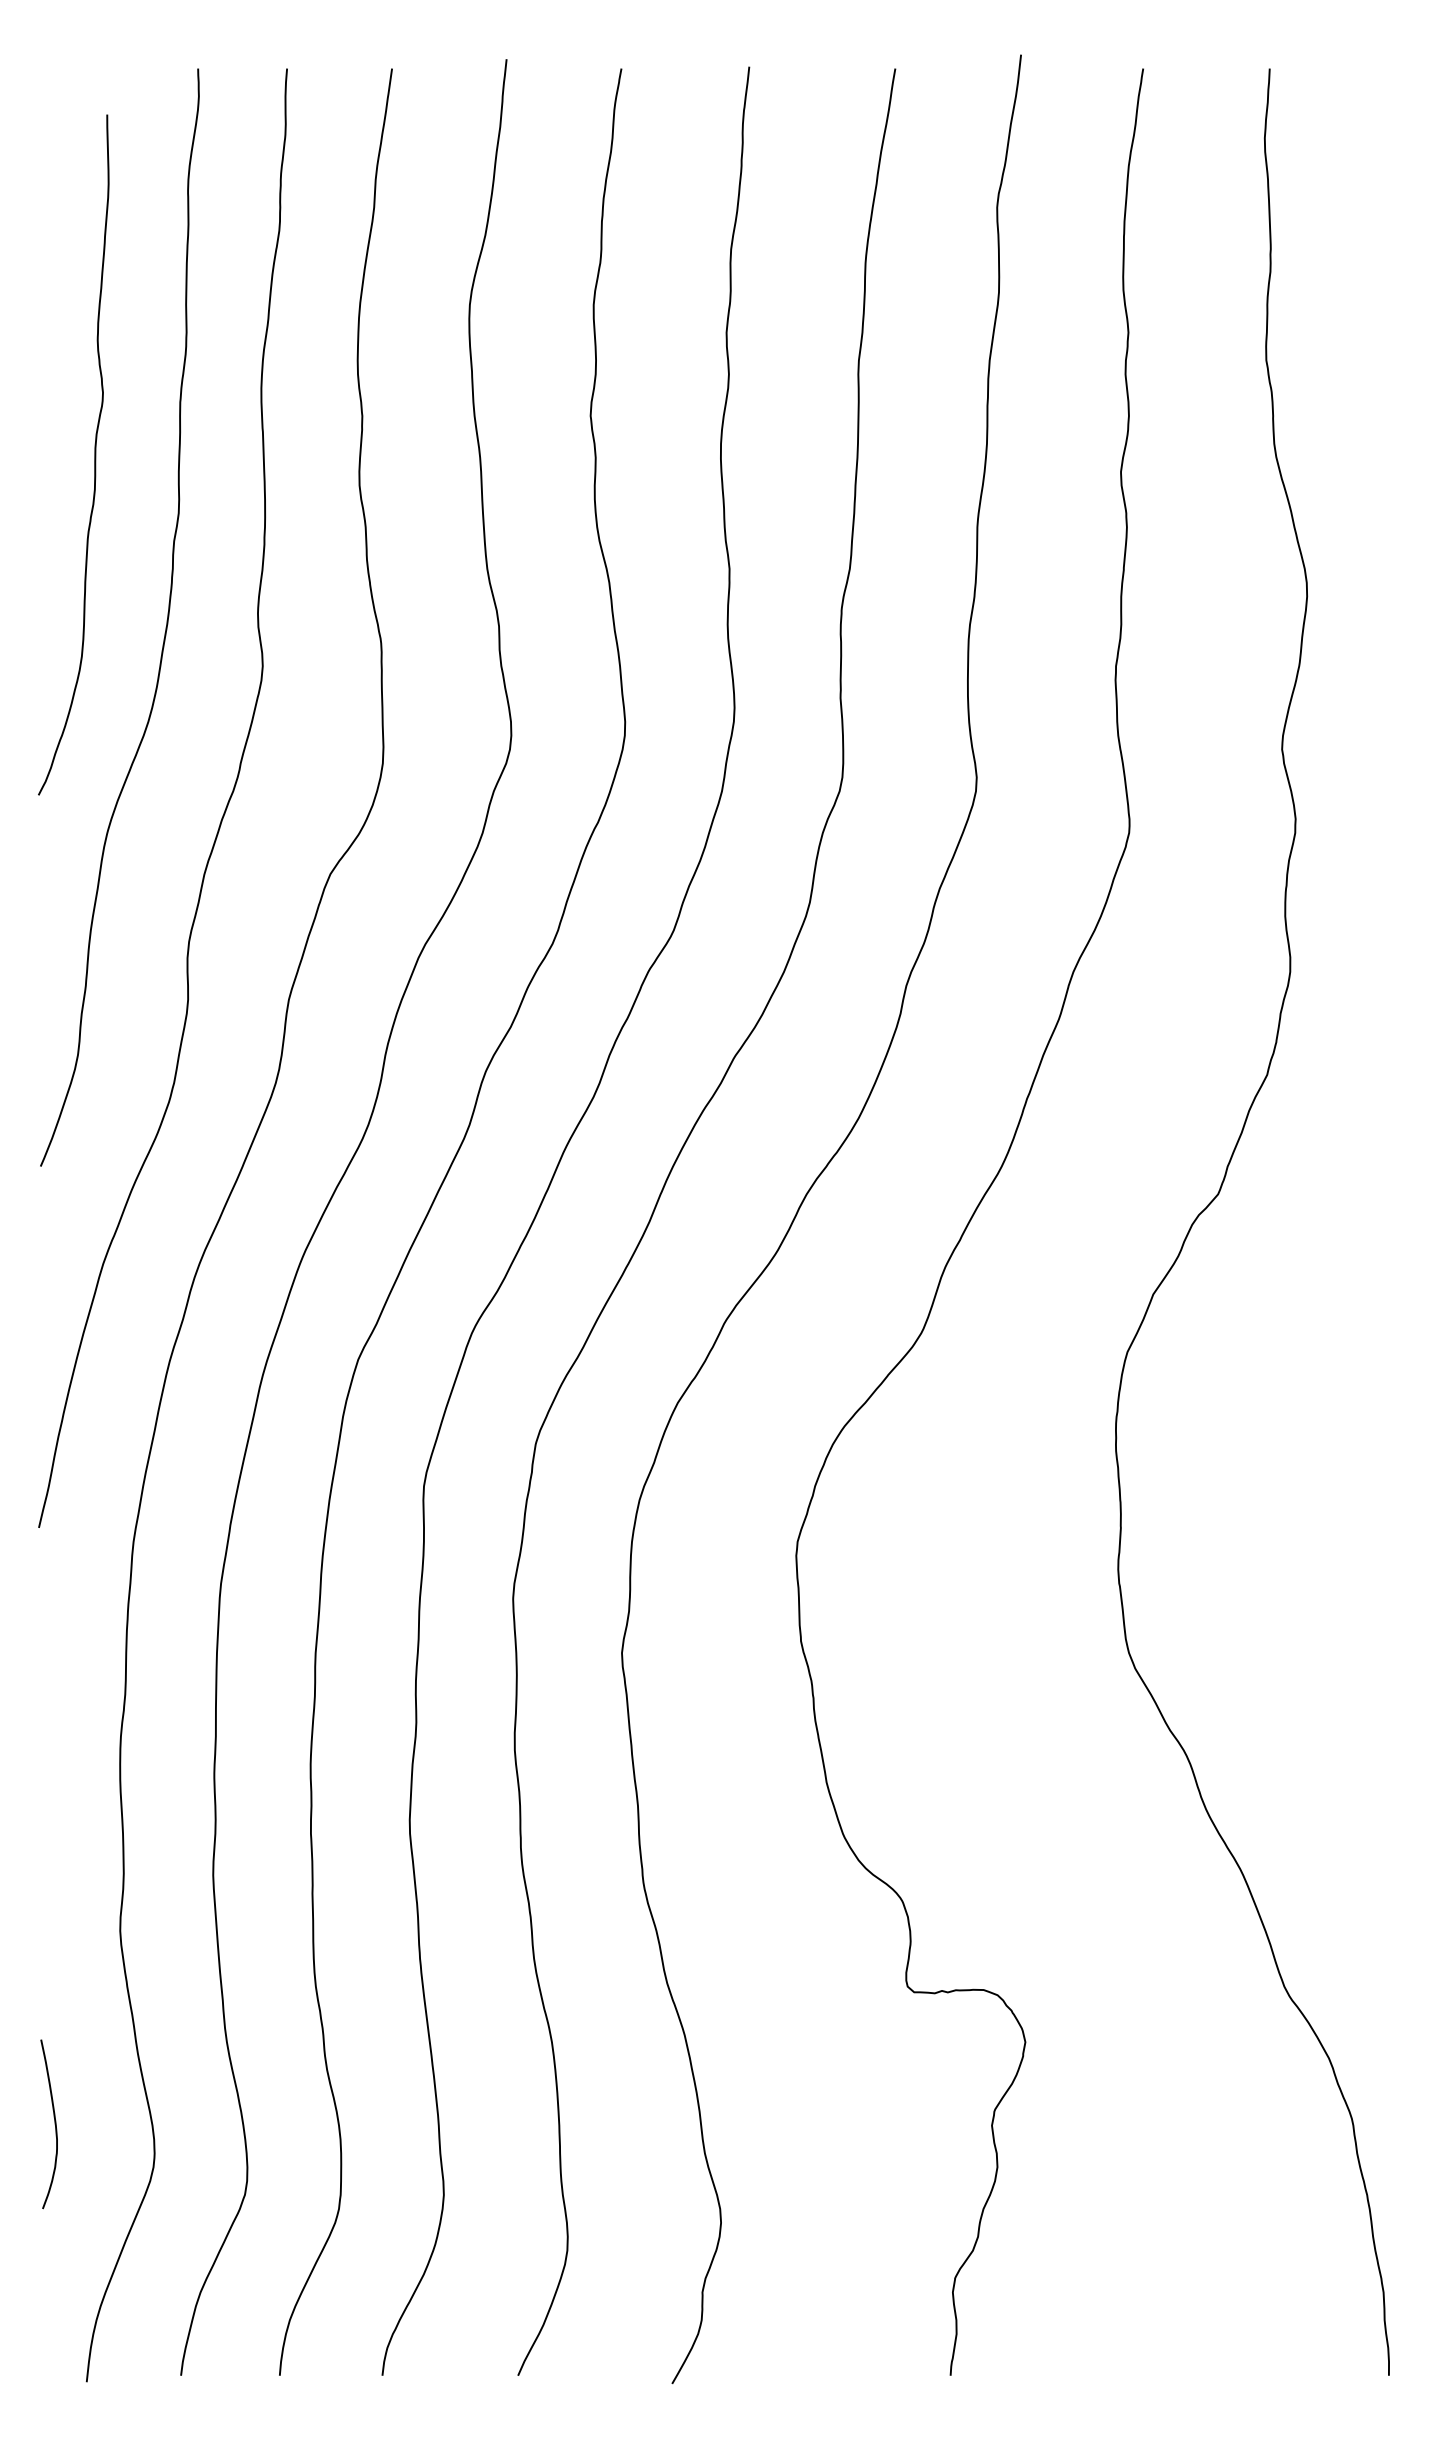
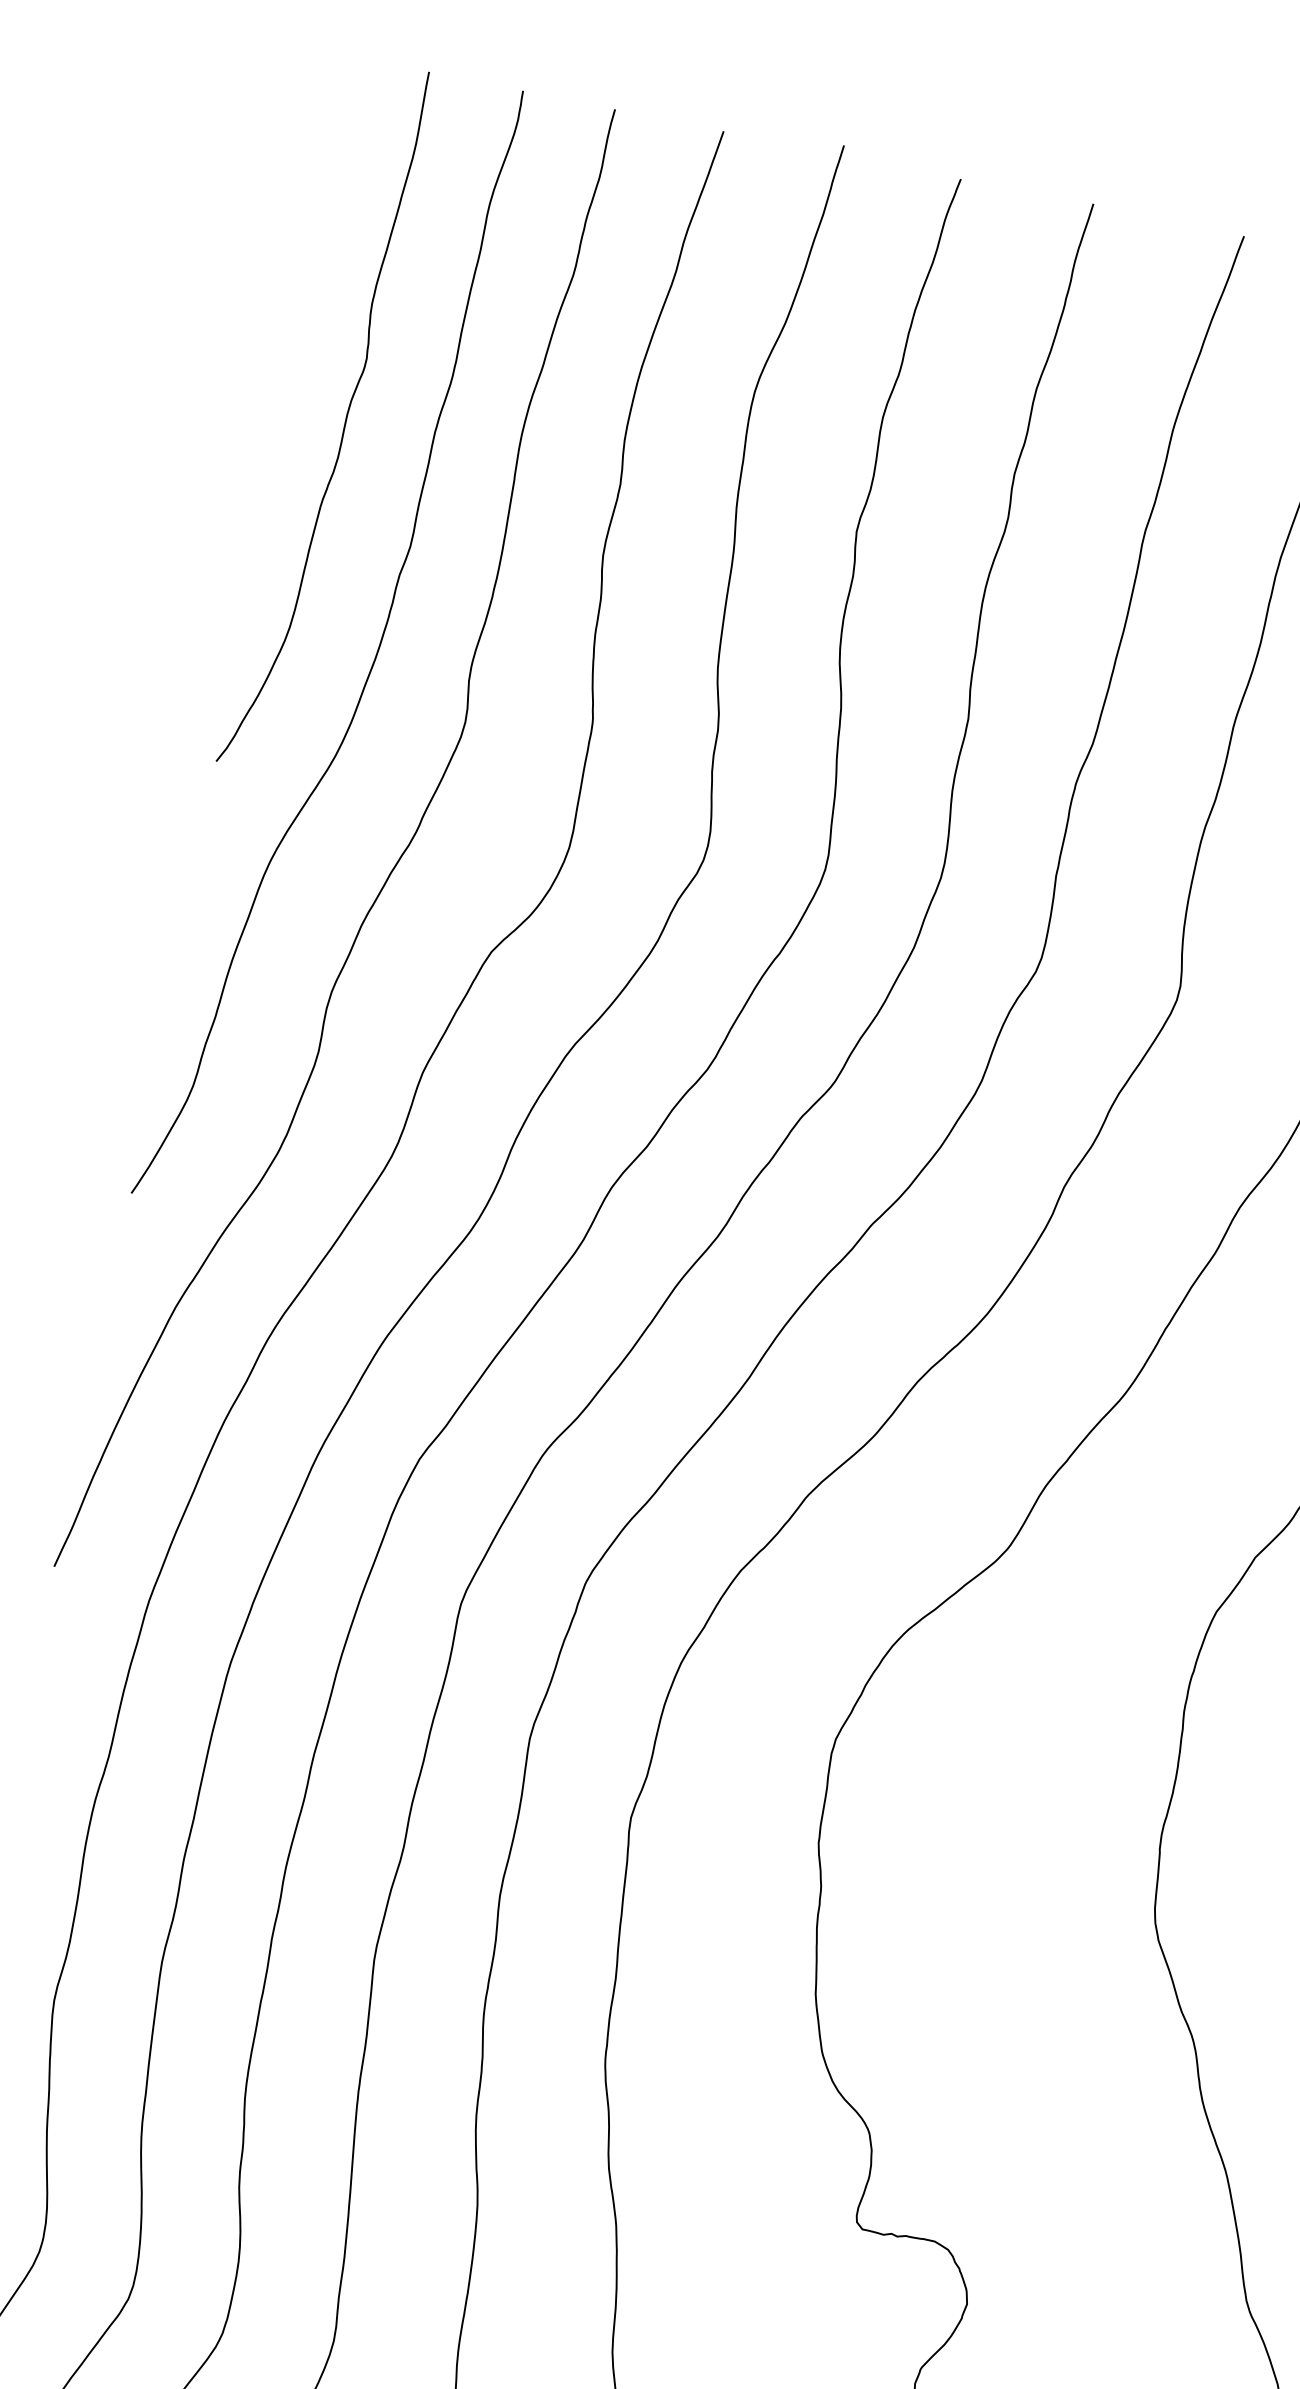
curve: (94, 454) -> (345, 420), moved

